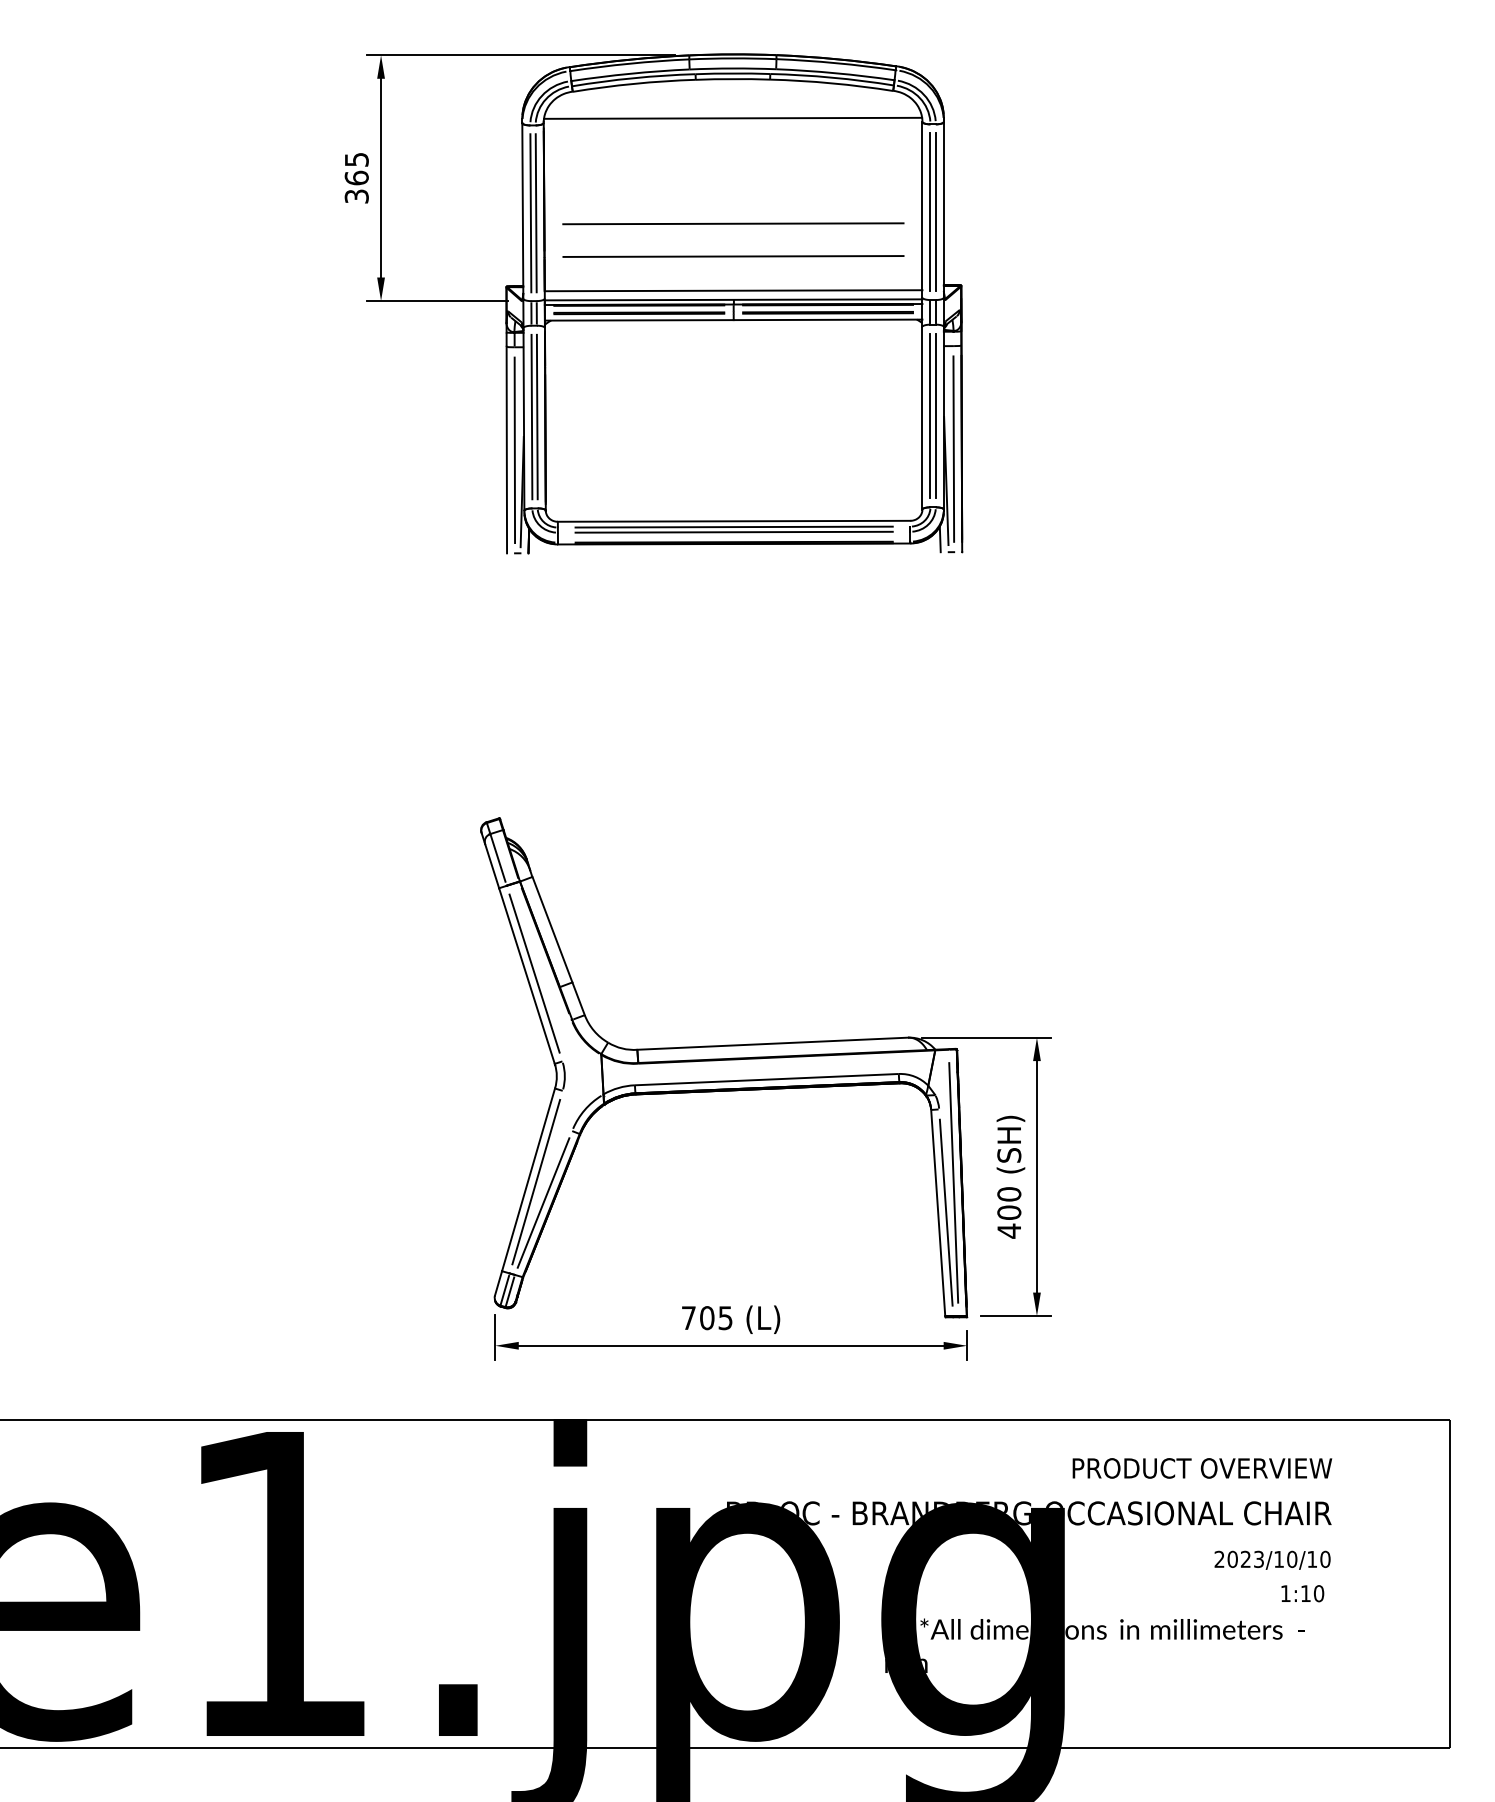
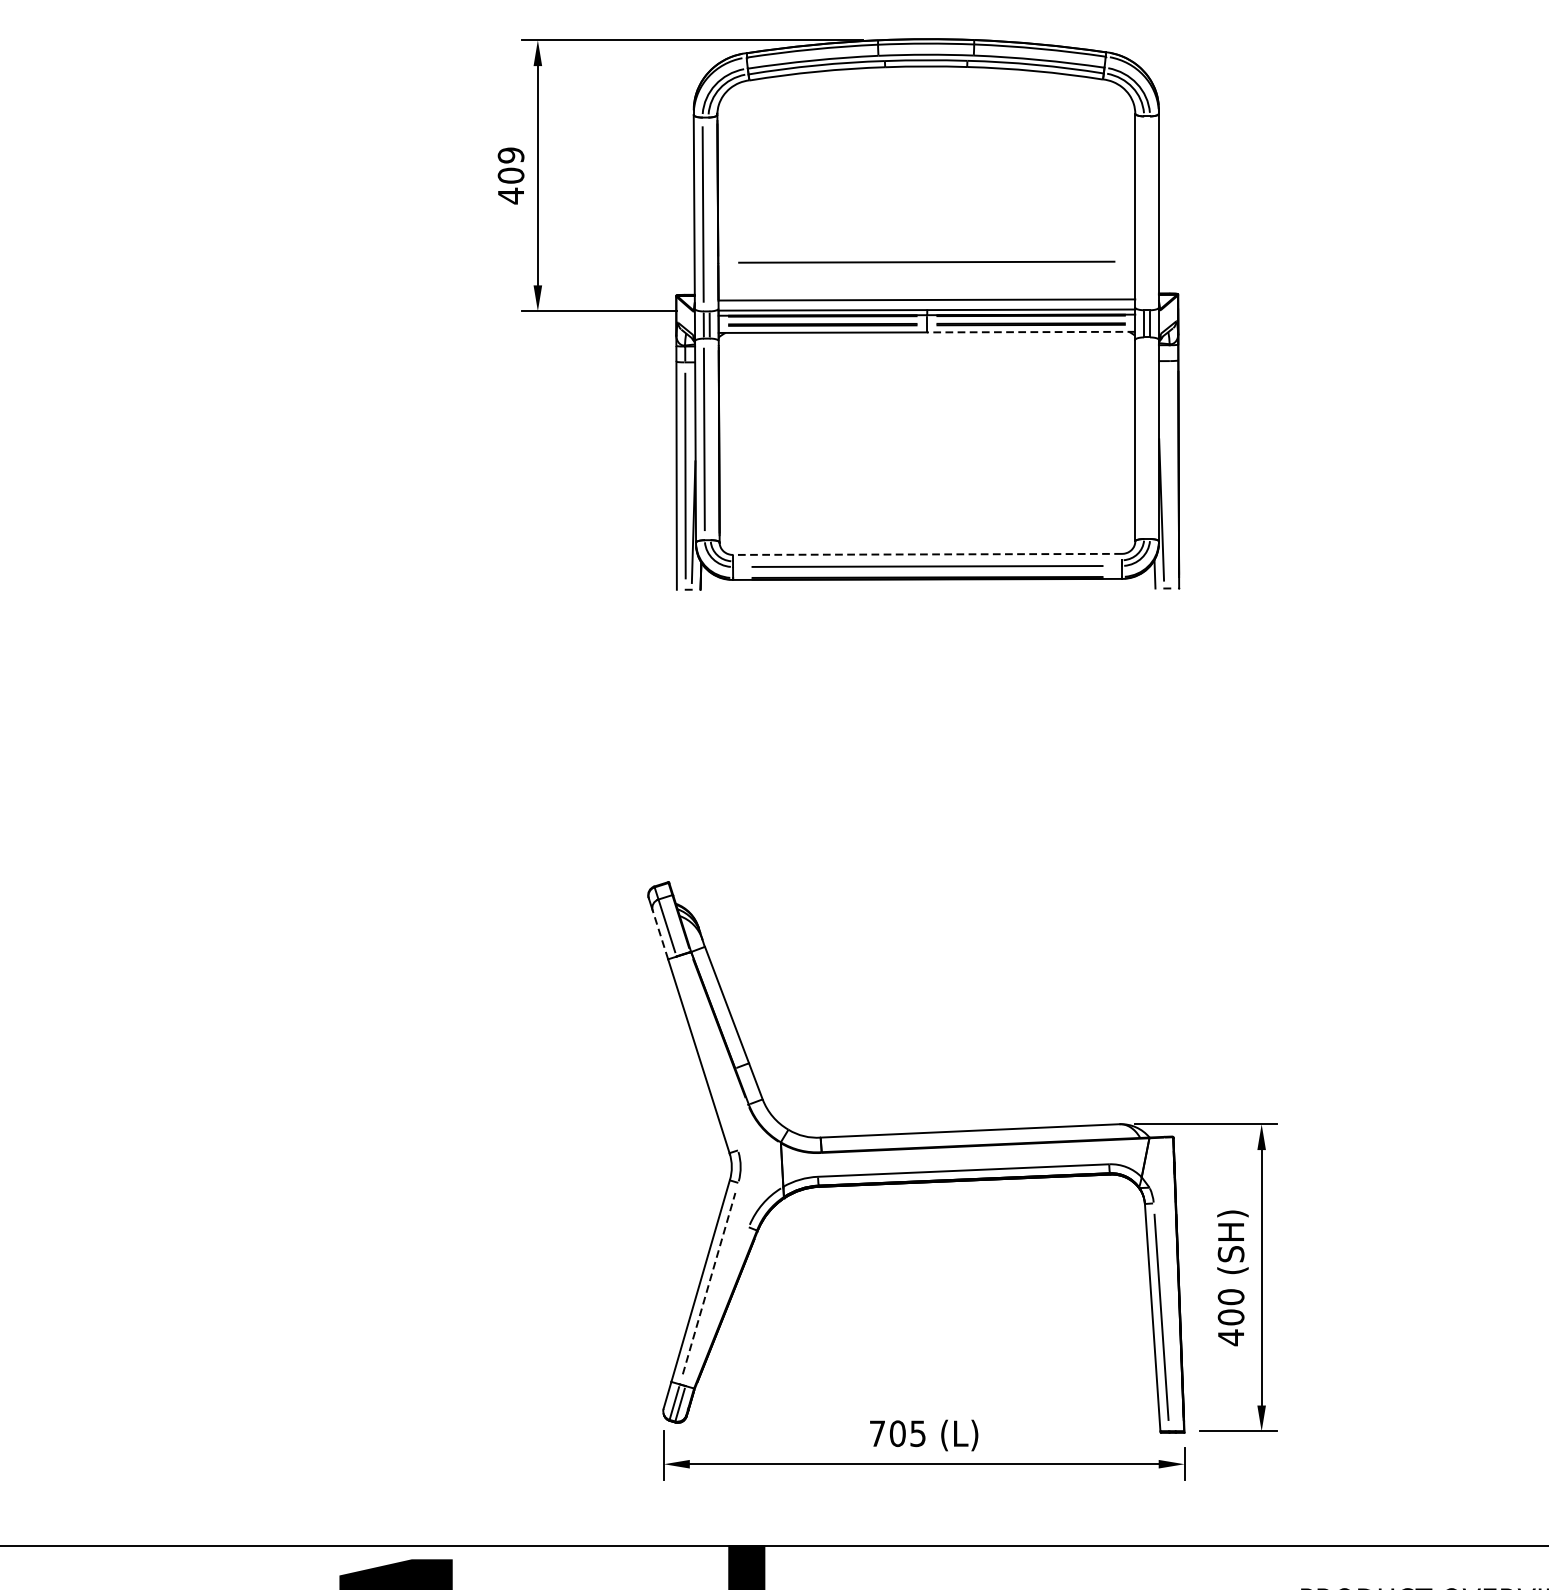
line: (732, 117) -> (925, 108), removed
text: (356, 178) -> (510, 176), 365 -> 409
line: (930, 212) -> (1144, 213), removed
line: (935, 212) -> (1149, 213), removed
line: (535, 213) -> (708, 214), removed
line: (733, 223) -> (926, 225), removed
line: (827, 319) -> (1030, 331), solid -> dashed
line: (930, 415) -> (1144, 437), removed
line: (935, 415) -> (1149, 437), removed
line: (536, 416) -> (709, 438), removed
line: (953, 448) -> (1169, 474), removed
line: (733, 521) -> (926, 554), solid -> dashed
line: (733, 526) -> (926, 560), removed
line: (491, 865) -> (659, 934), solid -> dashed
line: (534, 973) -> (707, 1053), removed
line: (536, 1182) -> (709, 1284), solid -> dashed
line: (953, 1182) -> (1169, 1284), removed
line: (543, 1202) -> (717, 1306), removed

